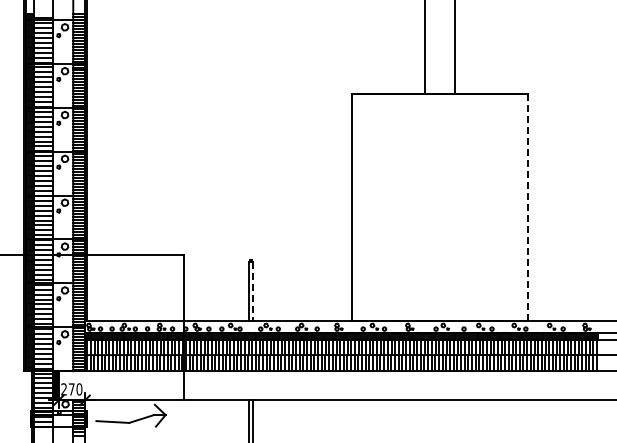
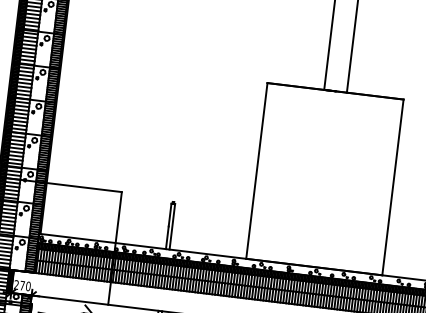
line: (527, 207) -> (392, 187), dashed -> solid
line: (253, 292) -> (172, 227), dashed -> solid

